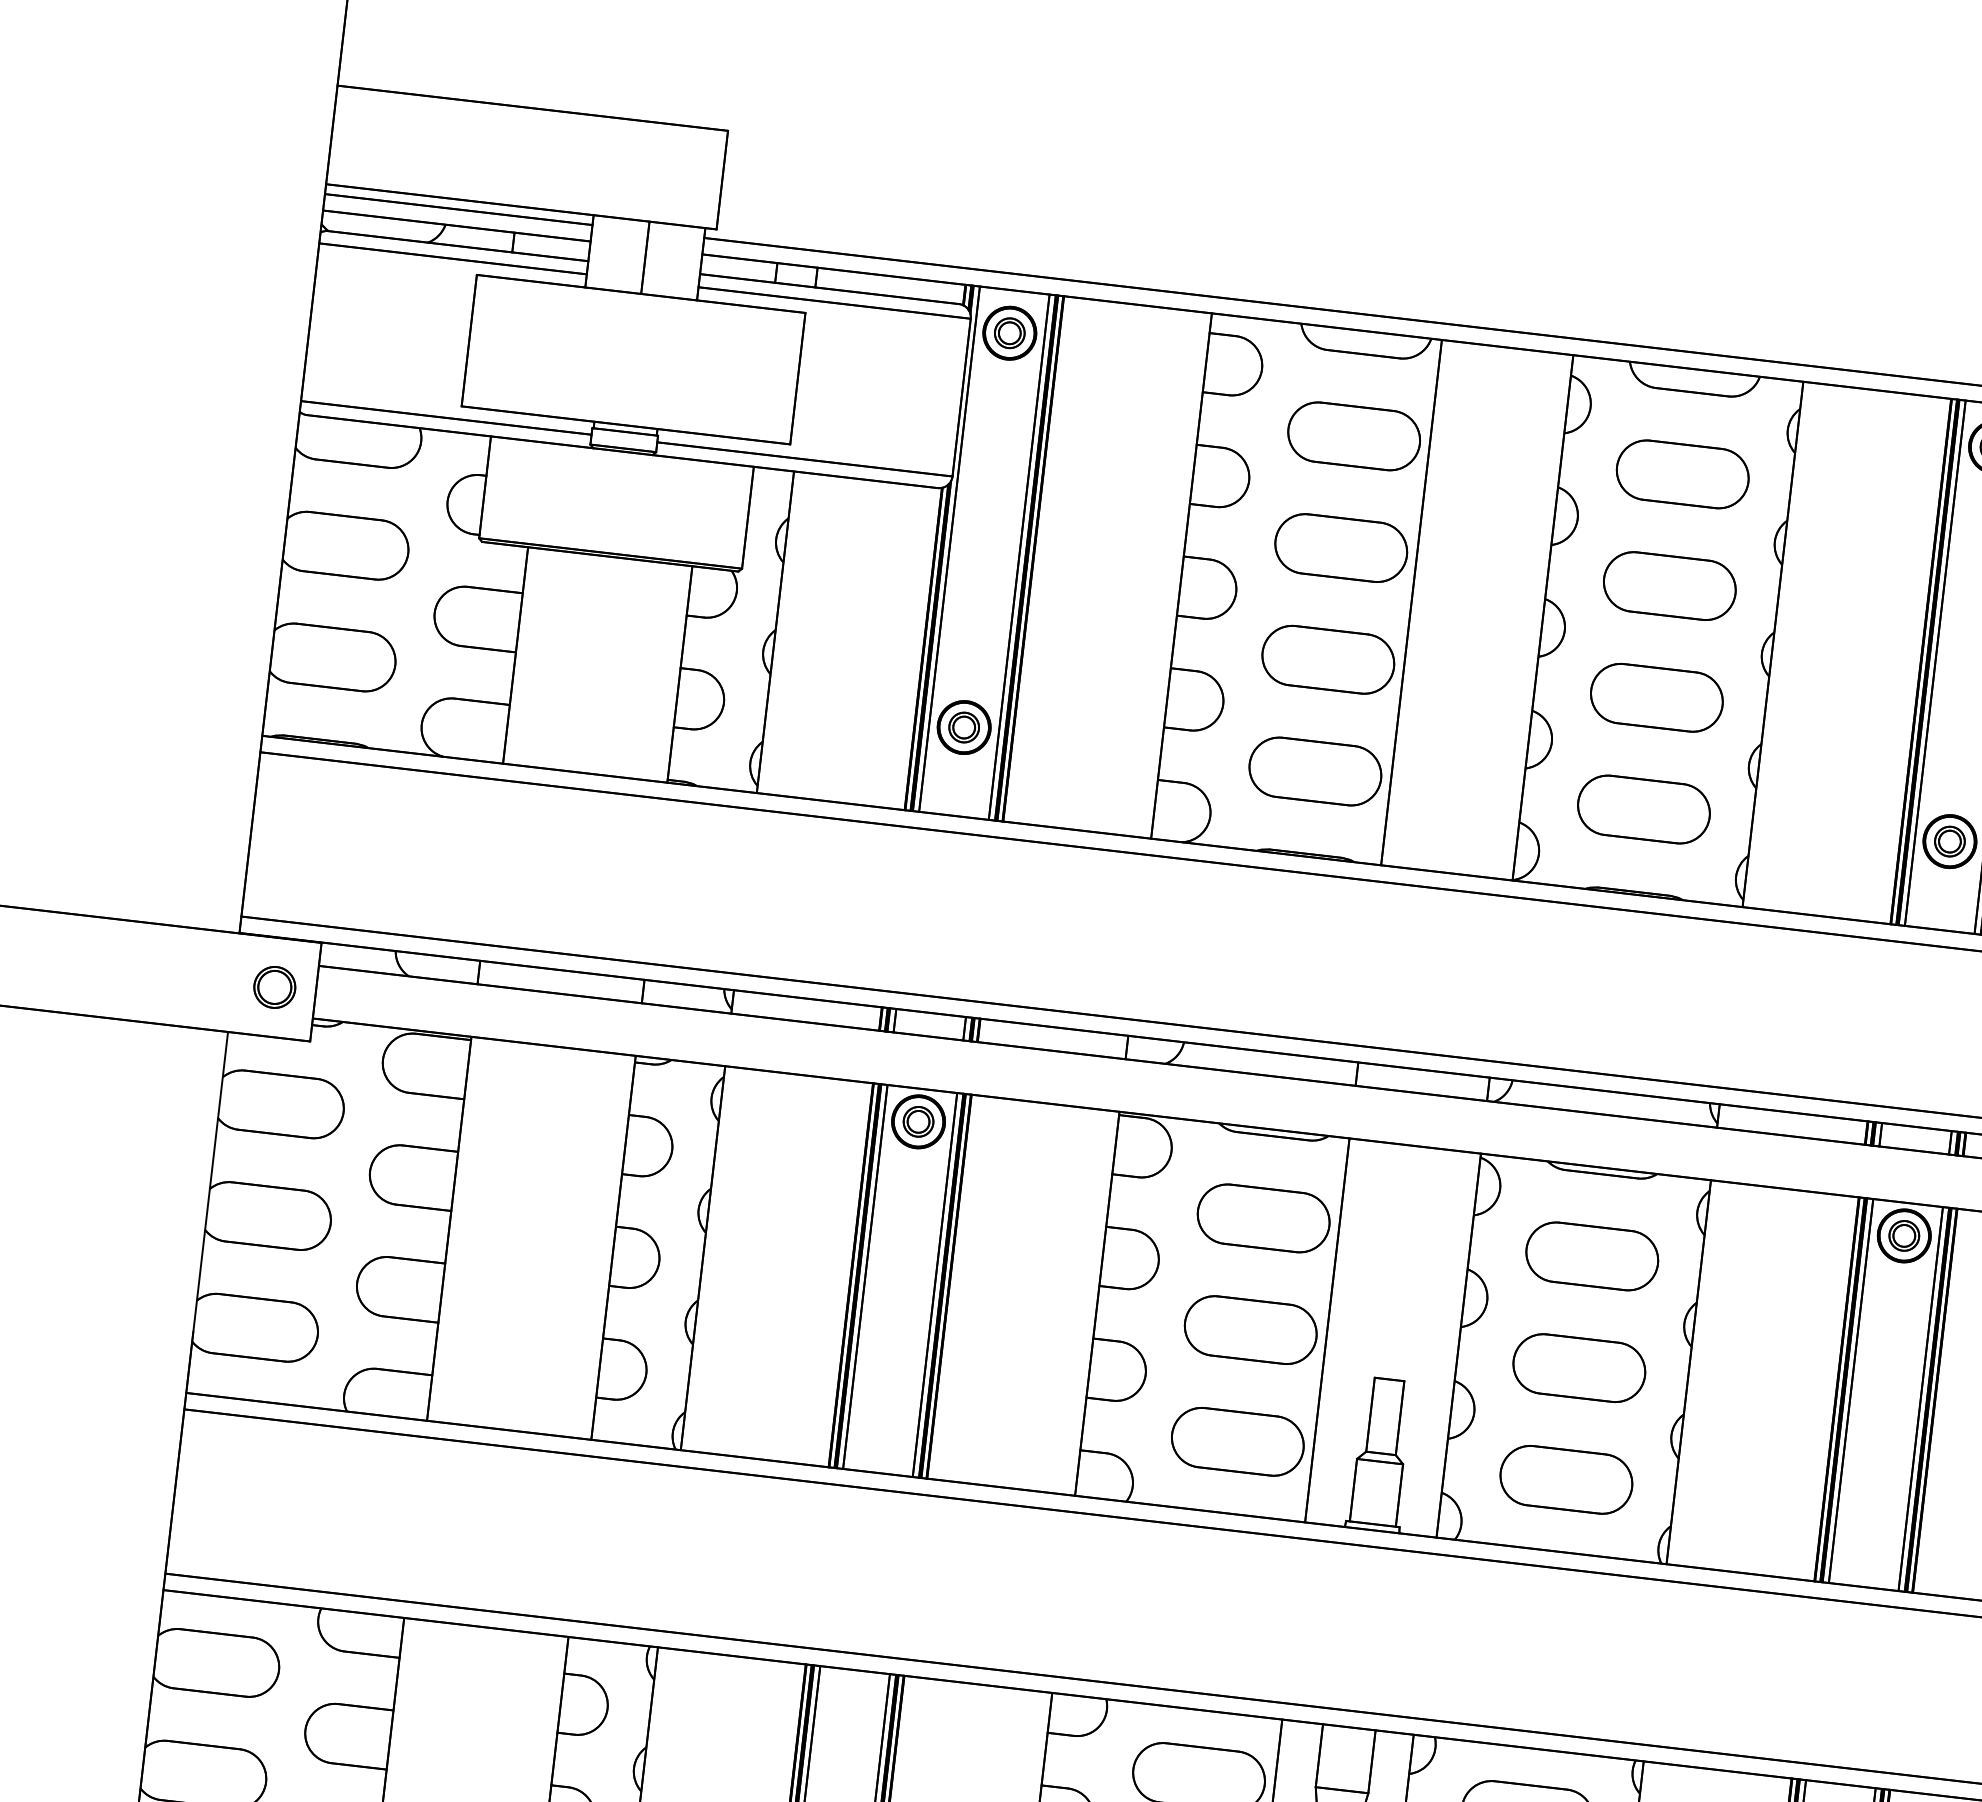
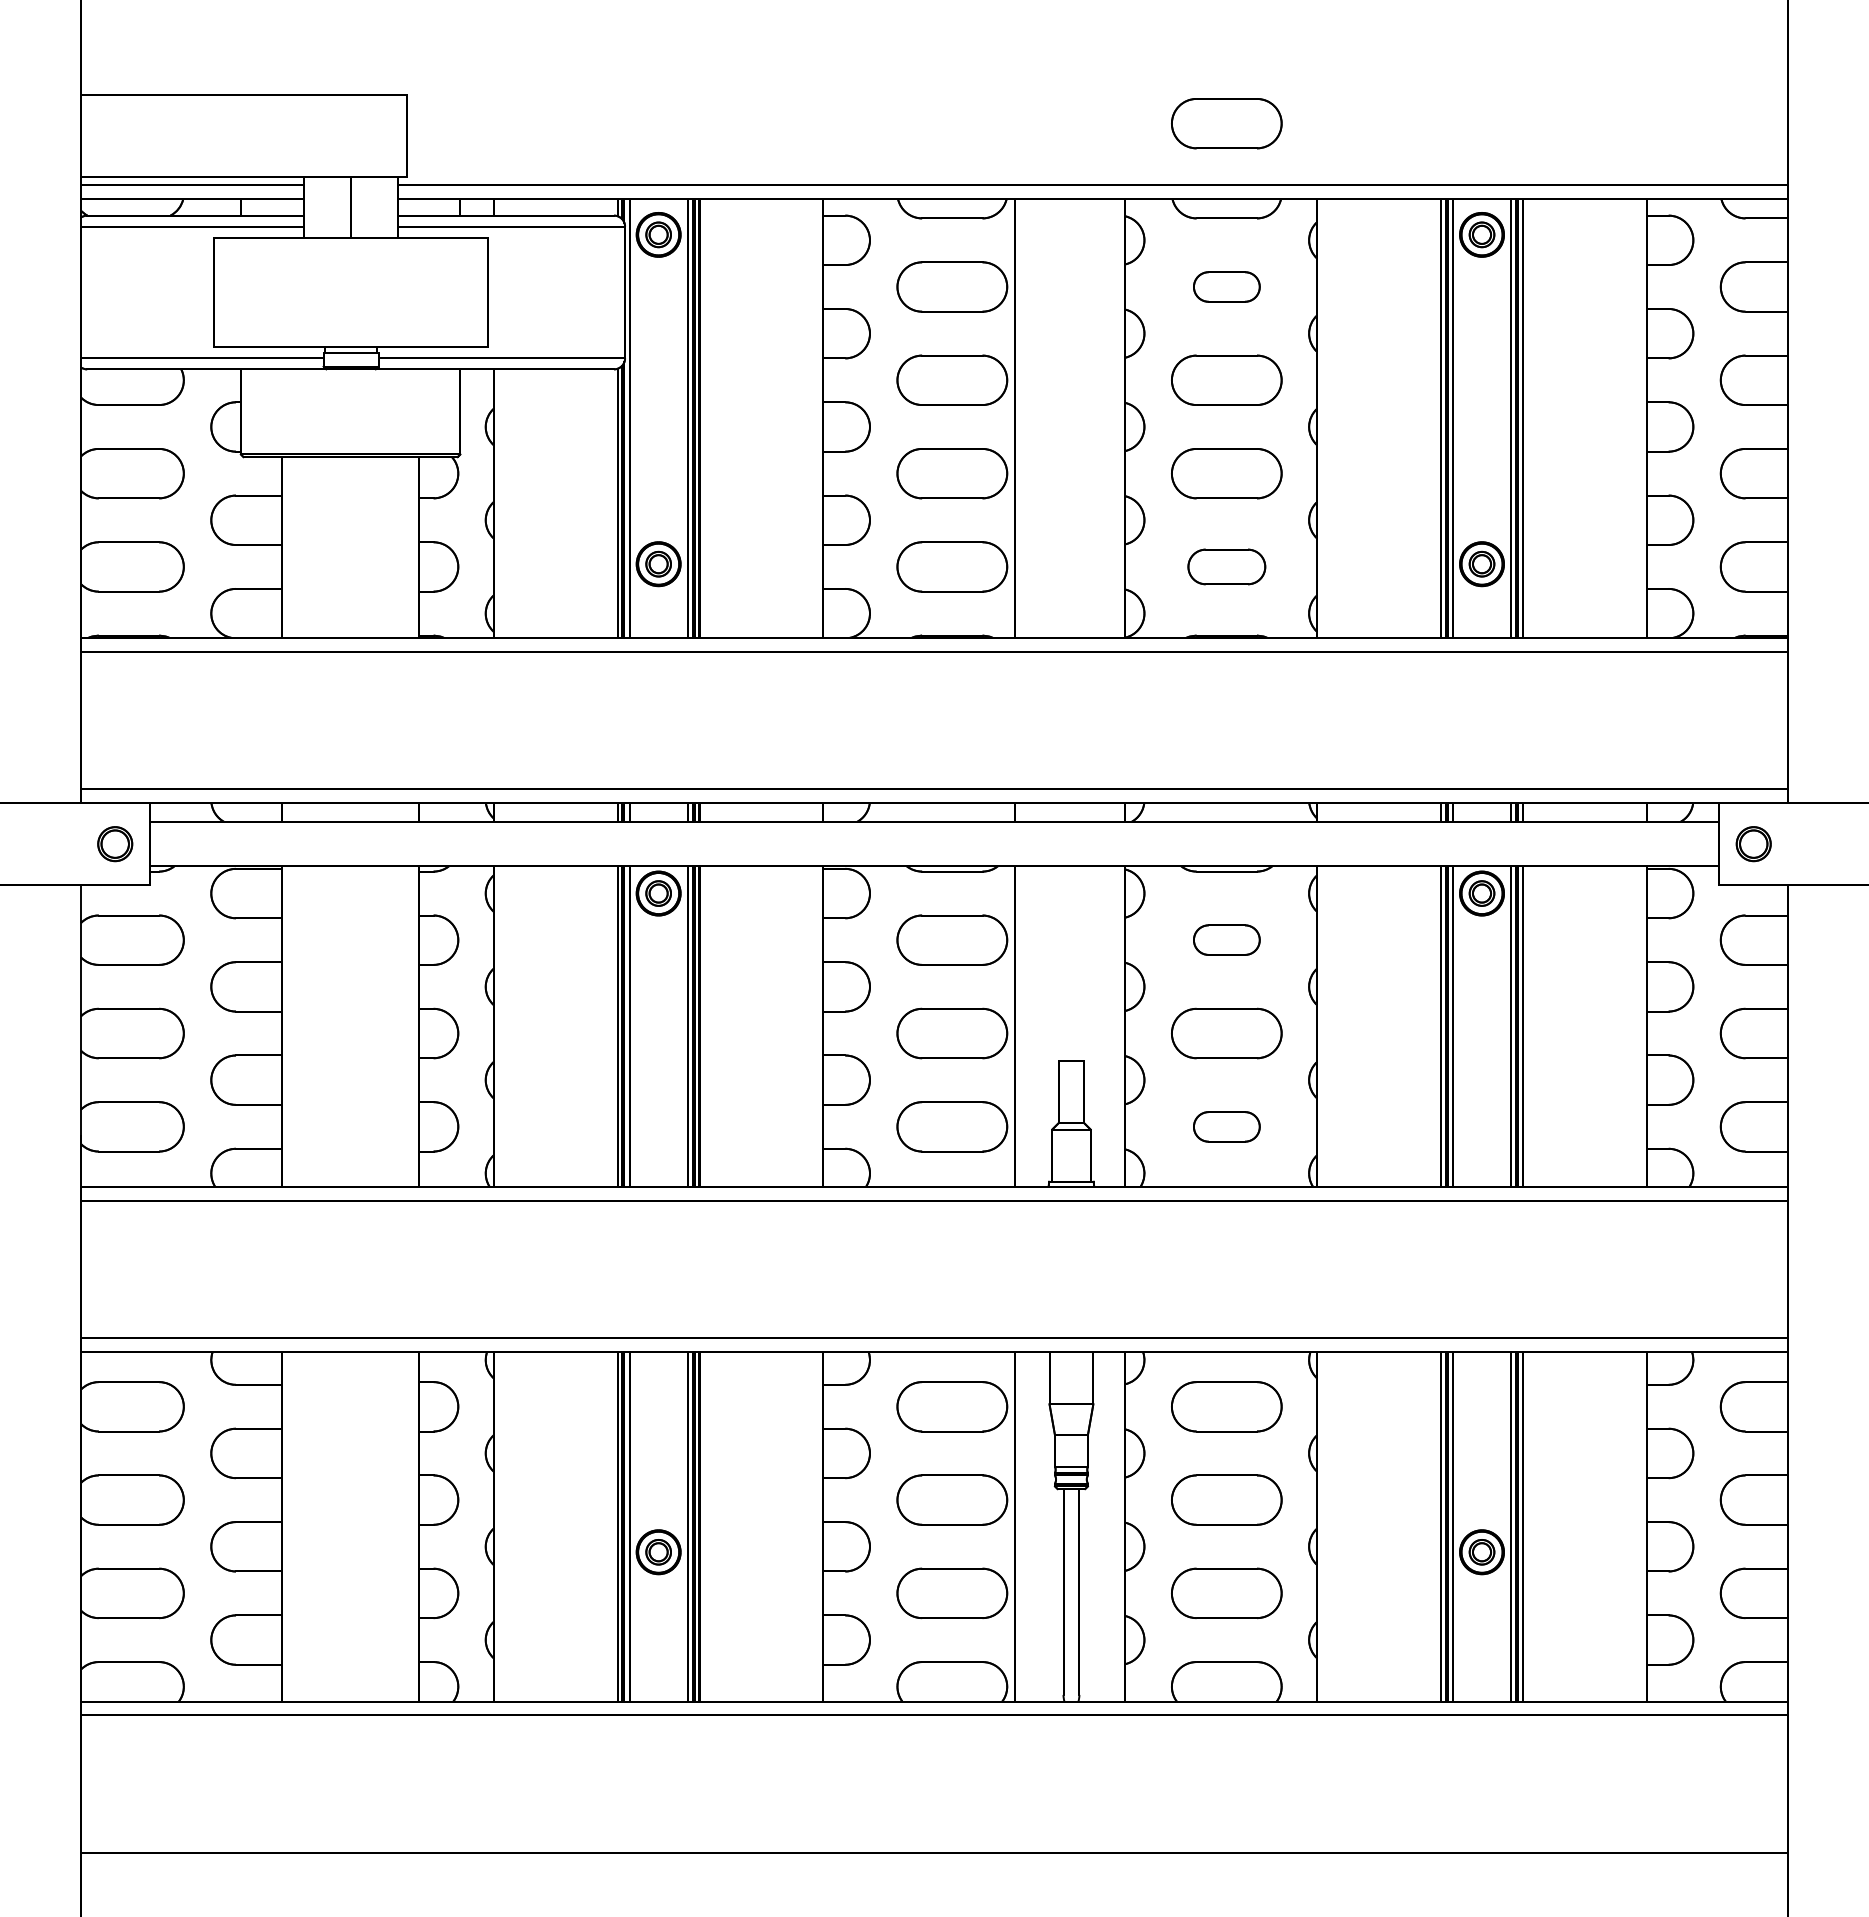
part: (1705, 278) -> (1226, 123), added
part: (1682, 473) -> (1226, 286), size x0.6
part: (1643, 808) -> (1226, 566), size x0.7
part: (1592, 1255) -> (1226, 939), size x0.6
part: (1566, 1479) -> (1226, 1126), size x0.6

